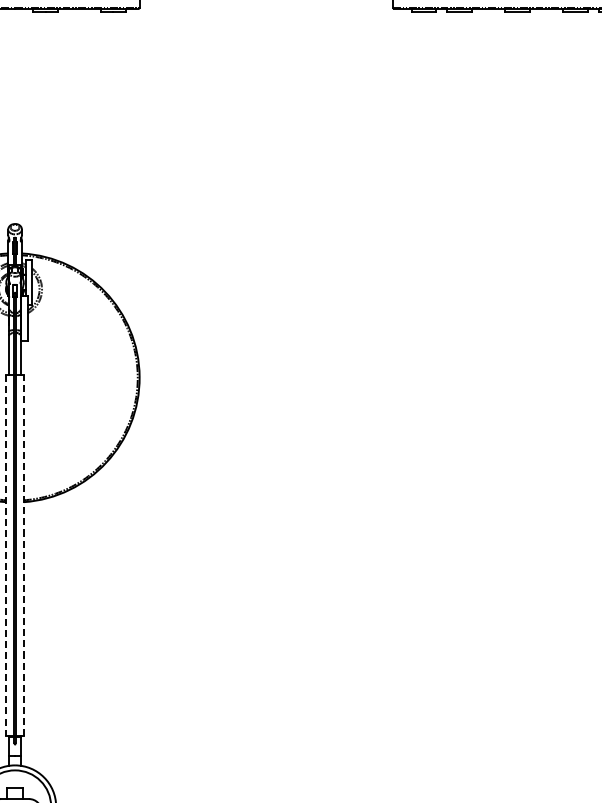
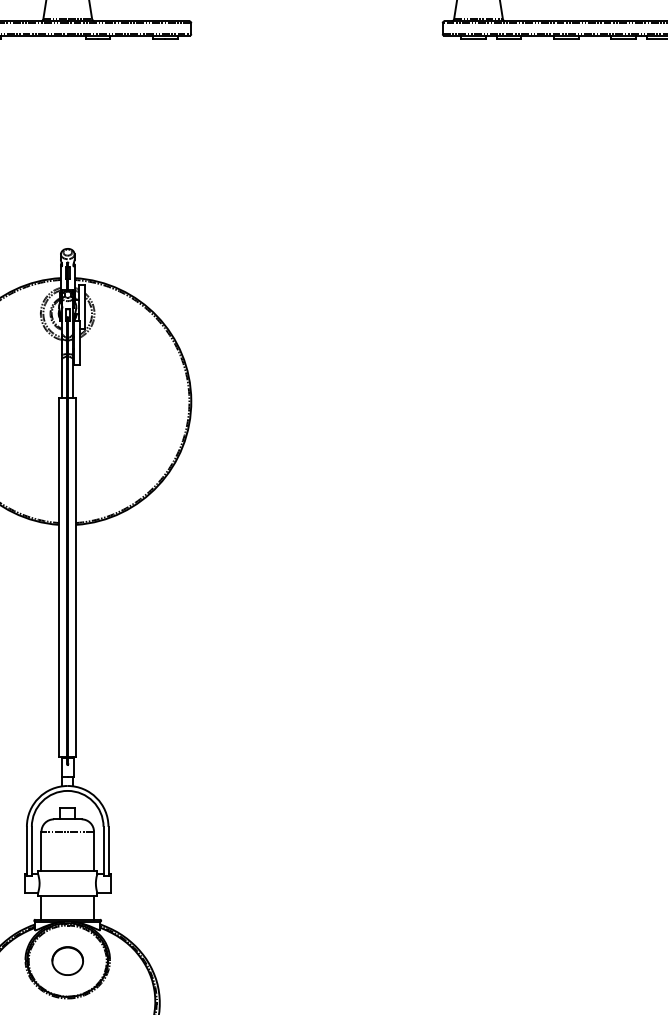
line: (23, 555) -> (76, 577), dashed -> solid
line: (6, 556) -> (59, 578), dashed -> solid

